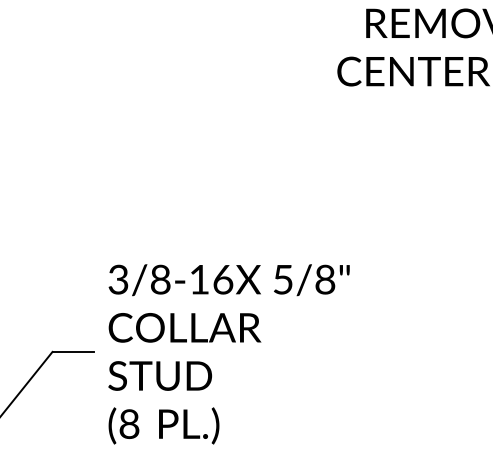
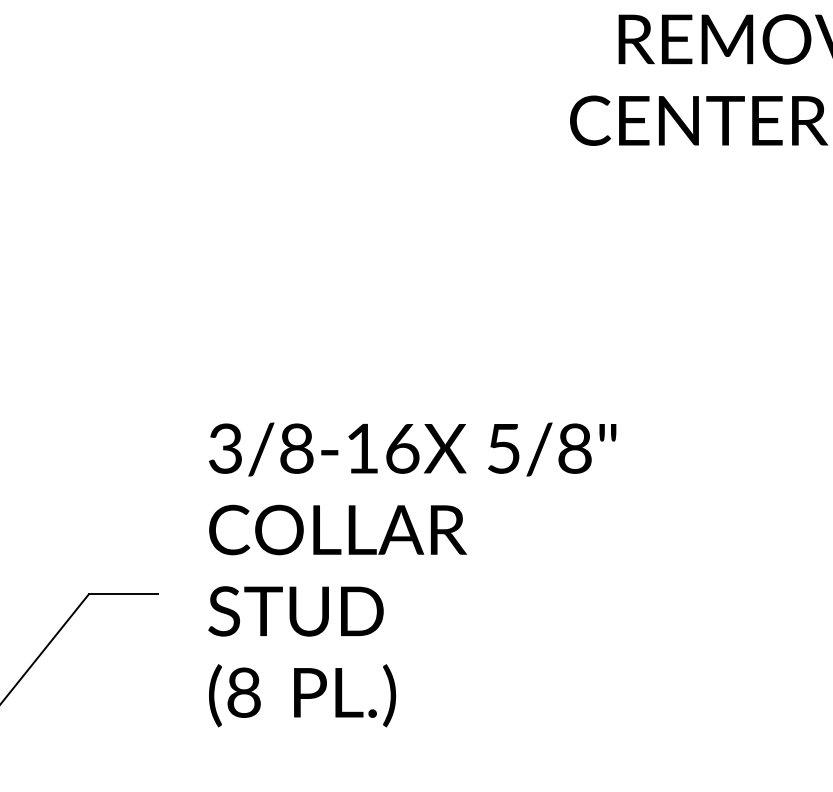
text: (228, 354) -> (411, 575), moved

